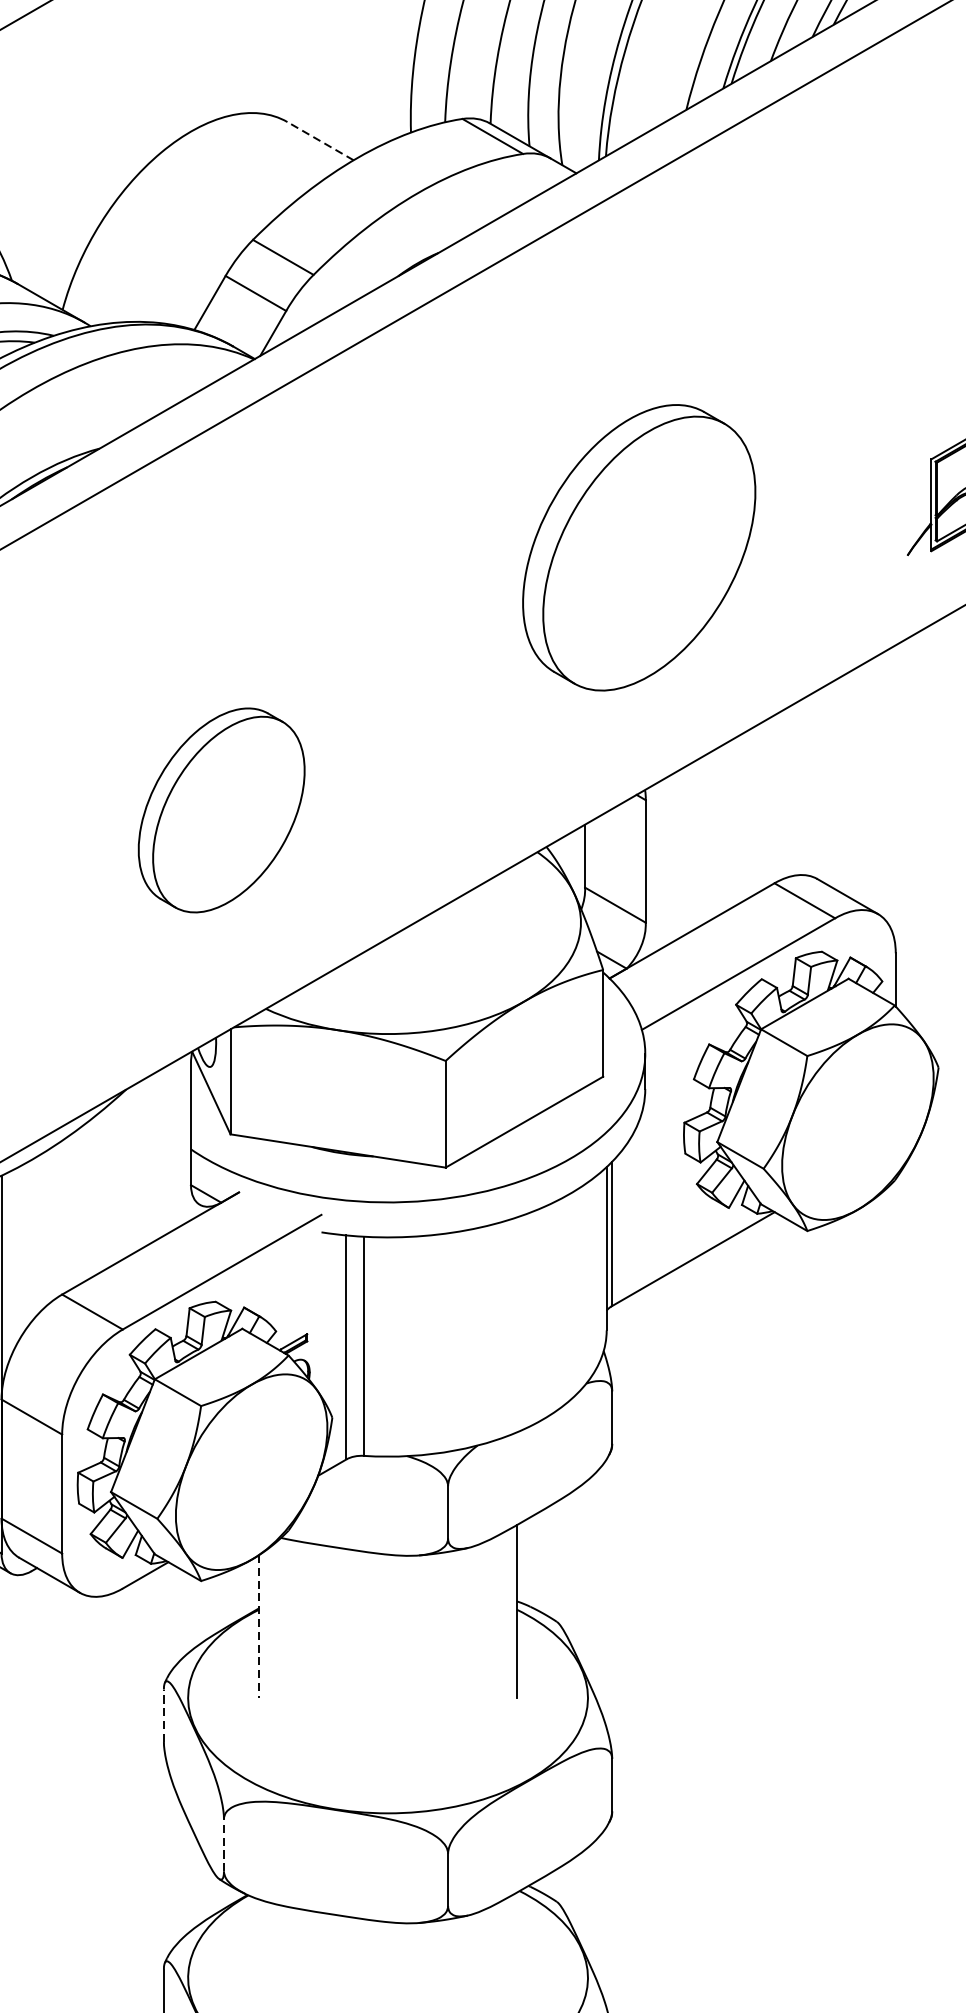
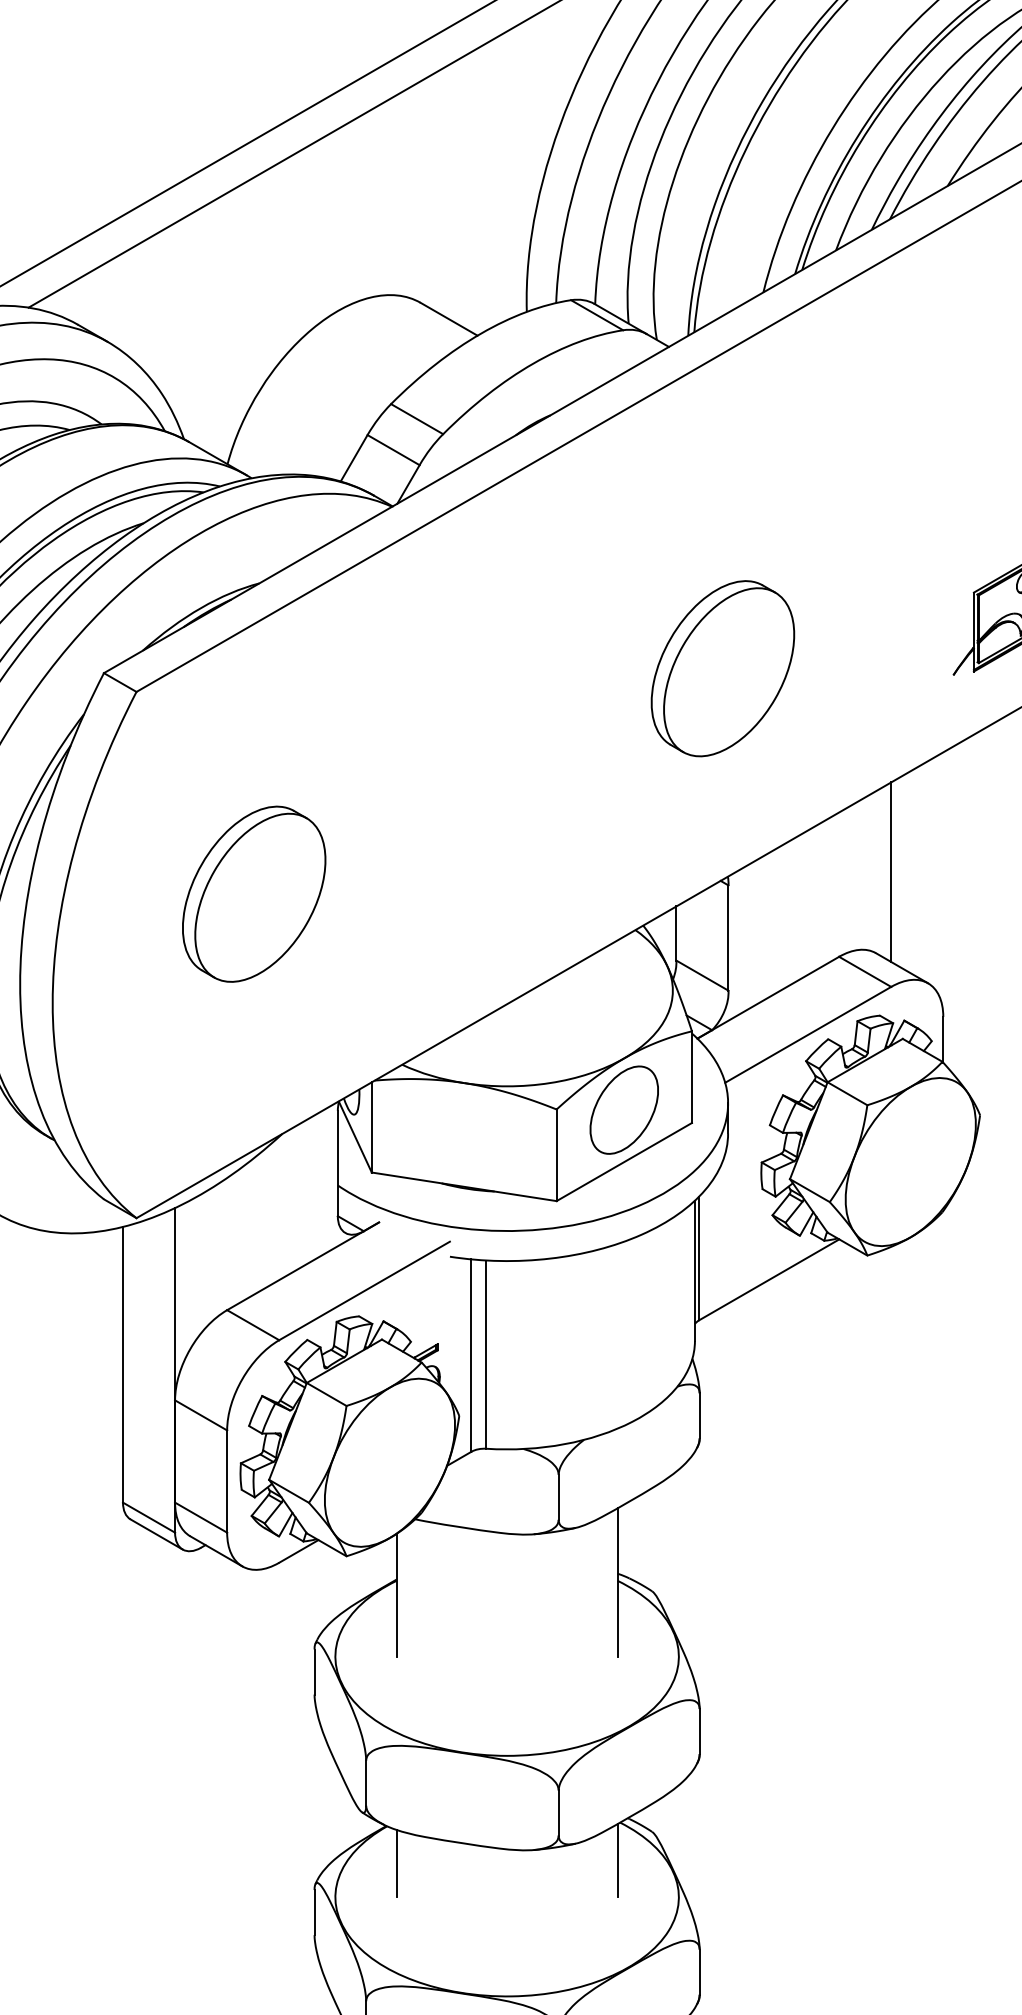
line: (320, 141) -> (449, 319), dashed -> solid
part: (638, 547) -> (722, 668), size x0.71
line: (835, 783) -> (891, 871), added
part: (222, 809) -> (254, 893), moved
part: (523, 1060) -> (623, 1109), added
line: (259, 1626) -> (396, 1595), dashed -> solid
line: (163, 1716) -> (314, 1672), dashed -> solid
line: (224, 1845) -> (366, 1783), dashed -> solid
line: (516, 1935) -> (617, 1860), added
line: (259, 1938) -> (396, 1863), added

